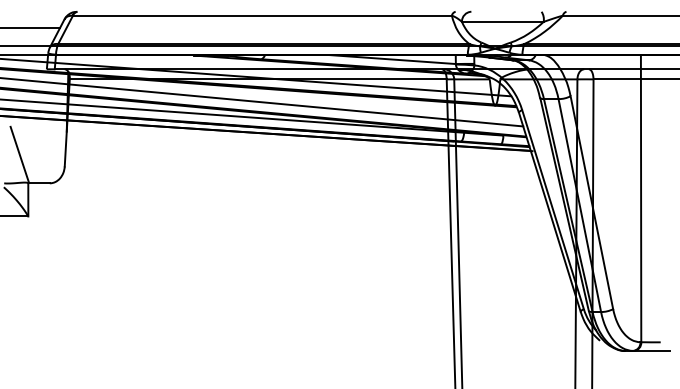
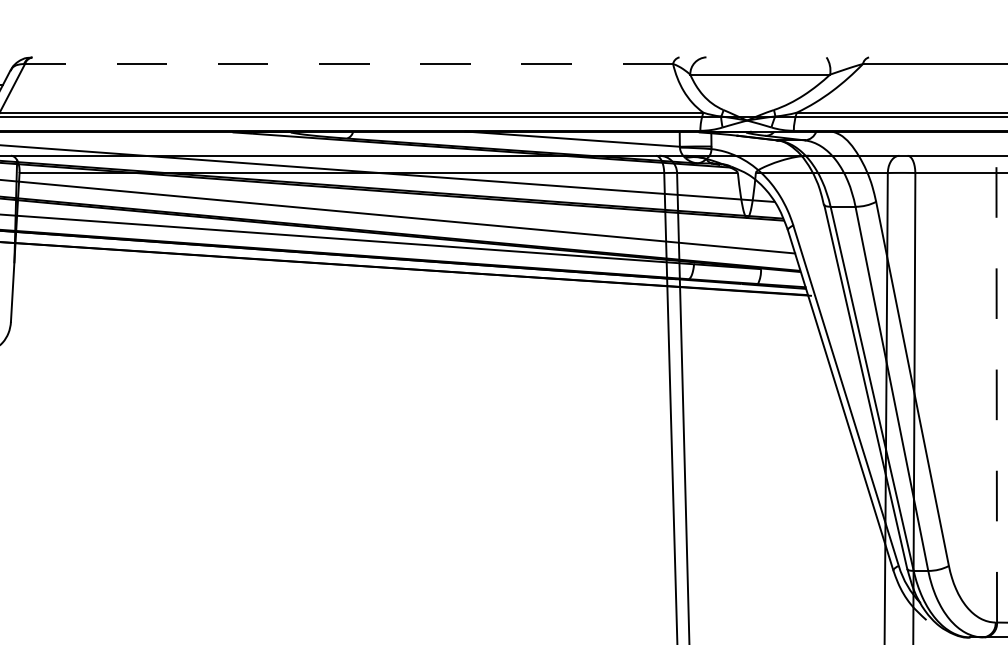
line: (261, 15) -> (347, 63), solid -> dashed
line: (641, 198) -> (997, 376), solid -> dashed

